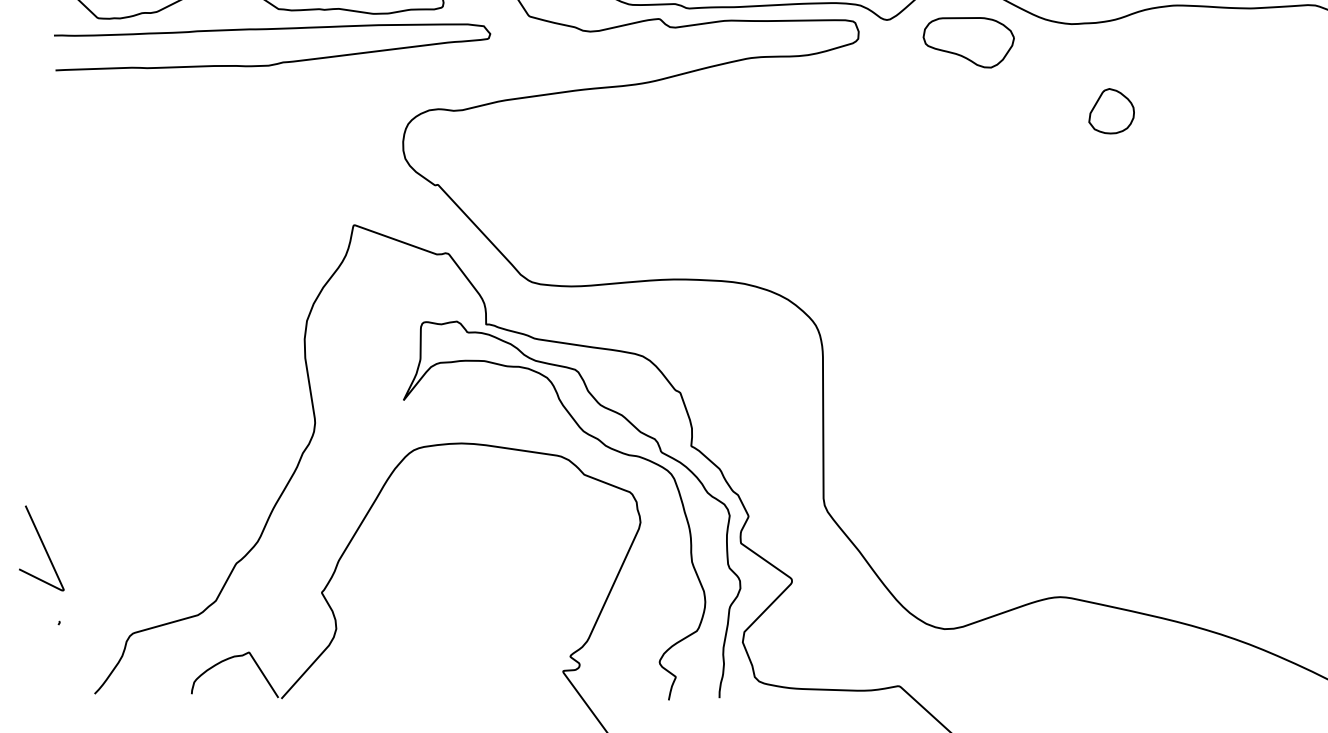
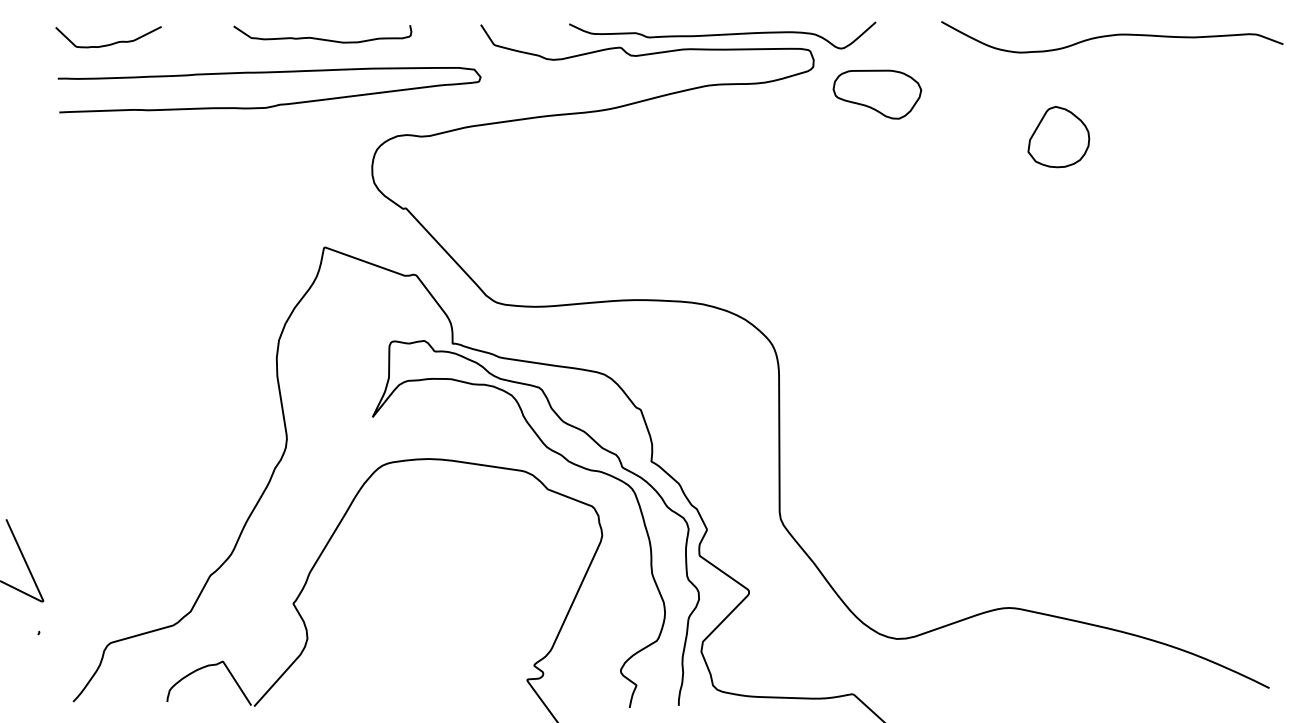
part: (968, 42) -> (877, 94), moved
curve: (274, 63) -> (271, 105), moved
part: (1111, 110) -> (1058, 136), size x1.4

